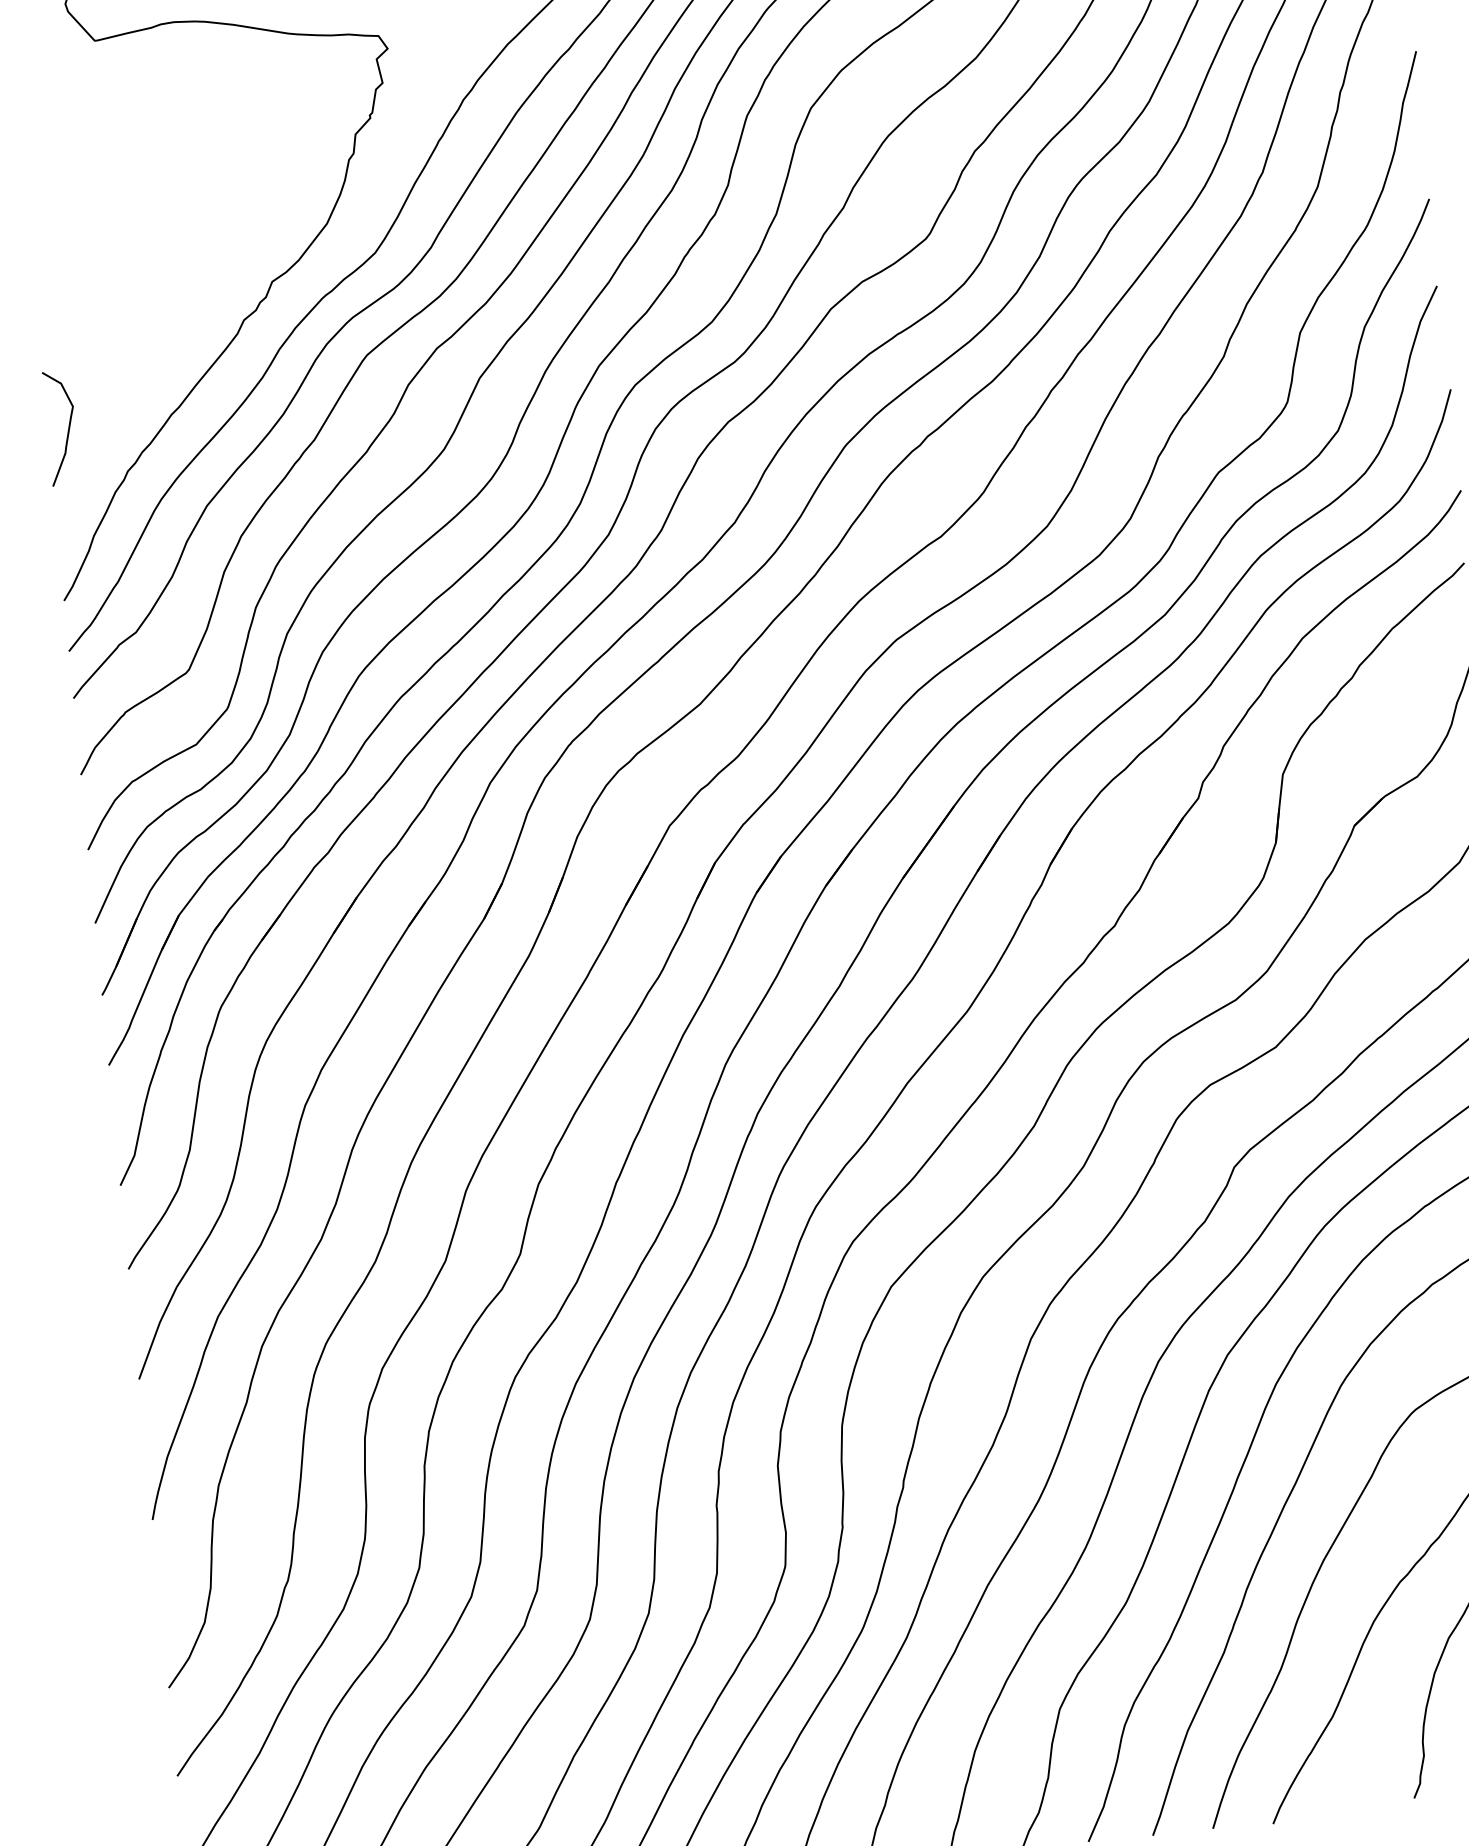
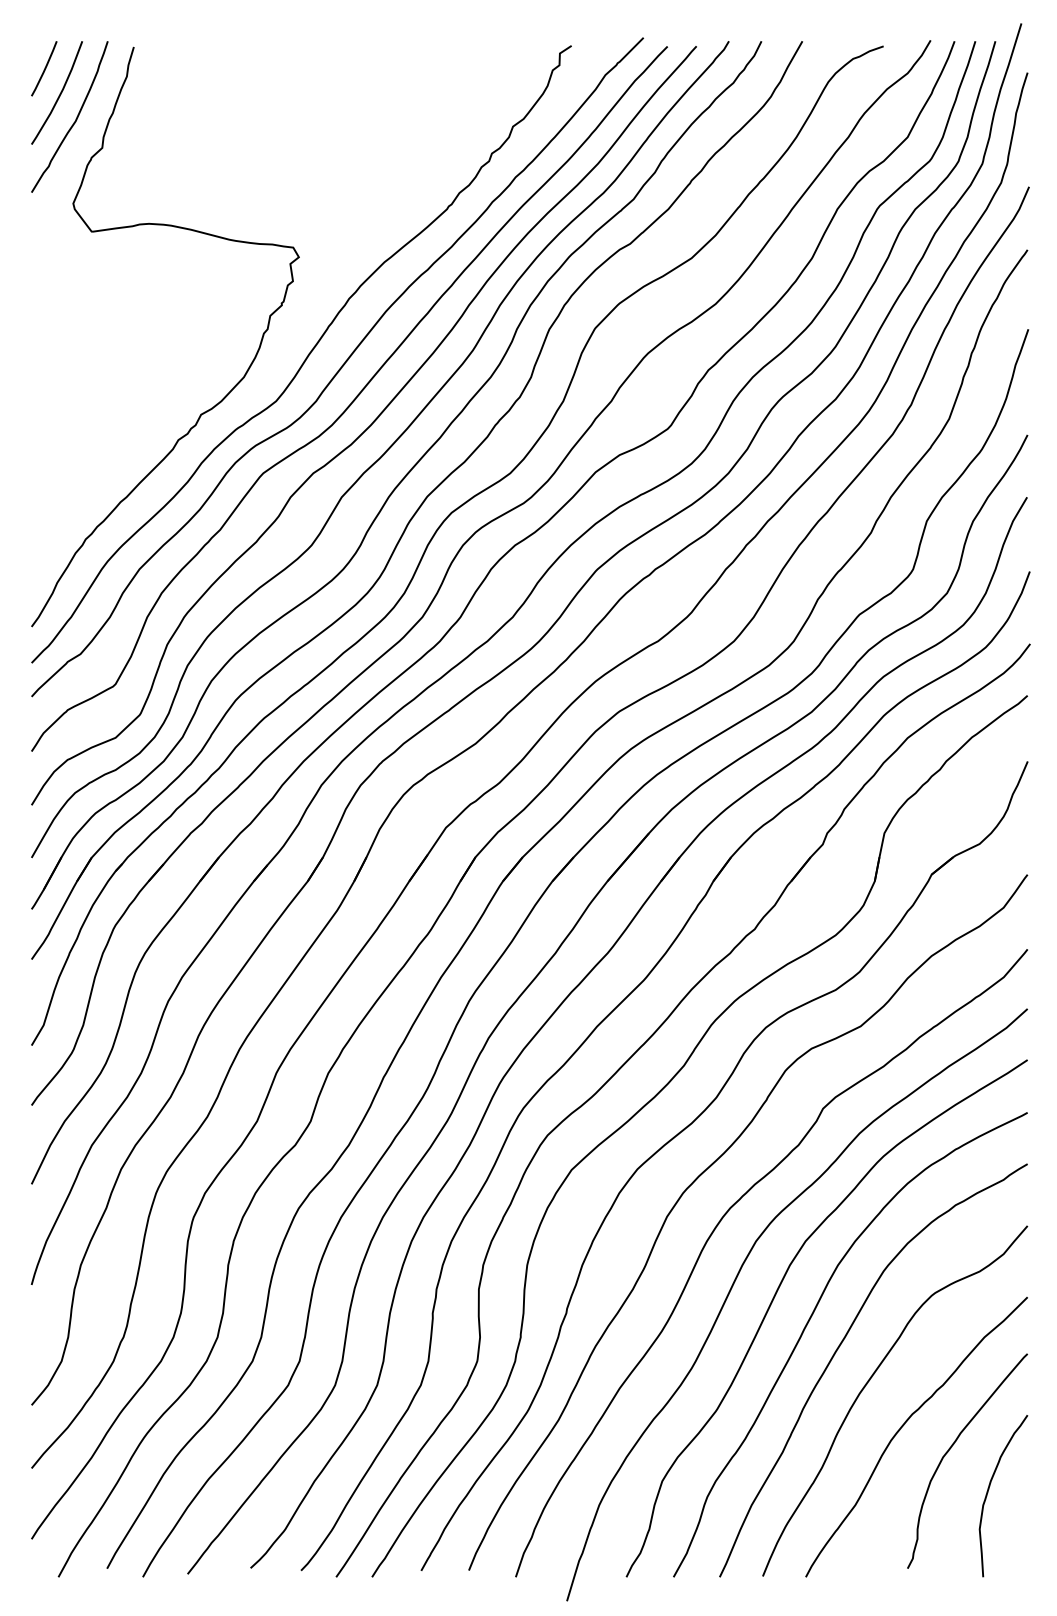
curve: (67, 430) -> (45, 506), removed

